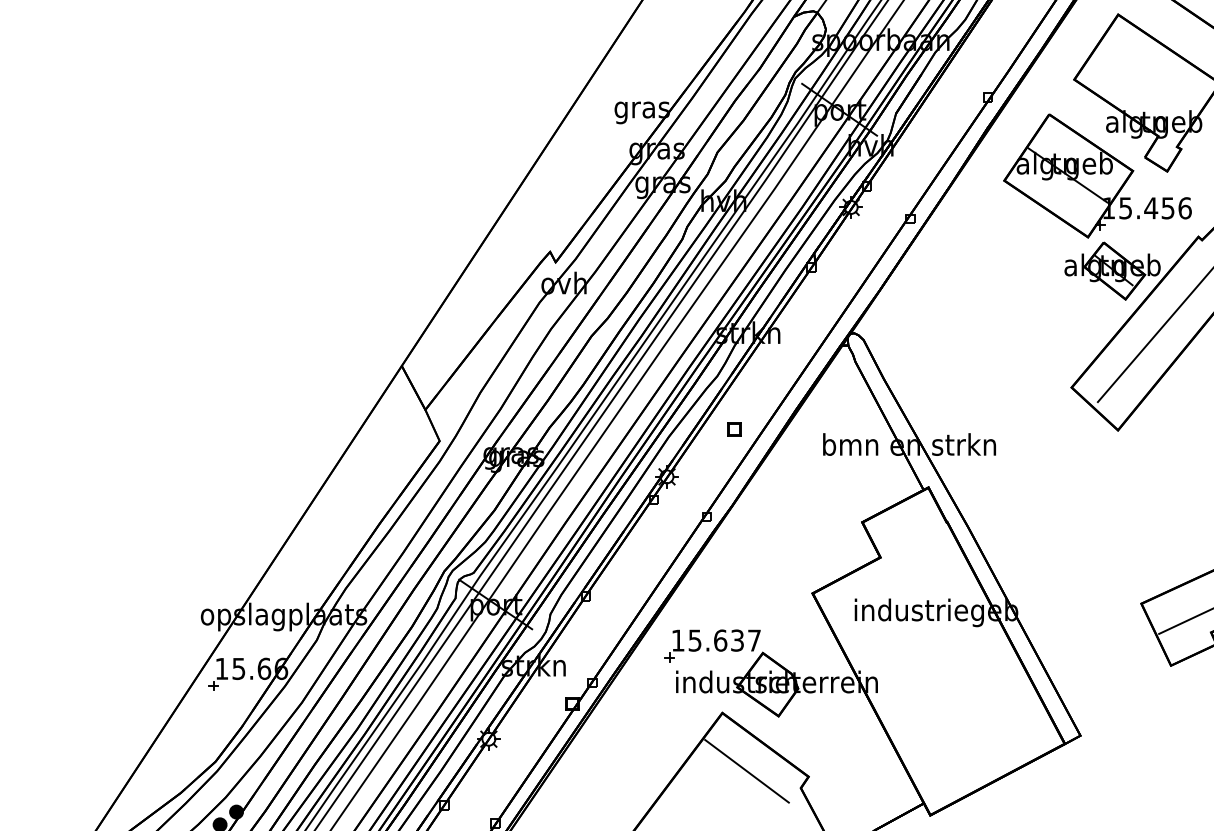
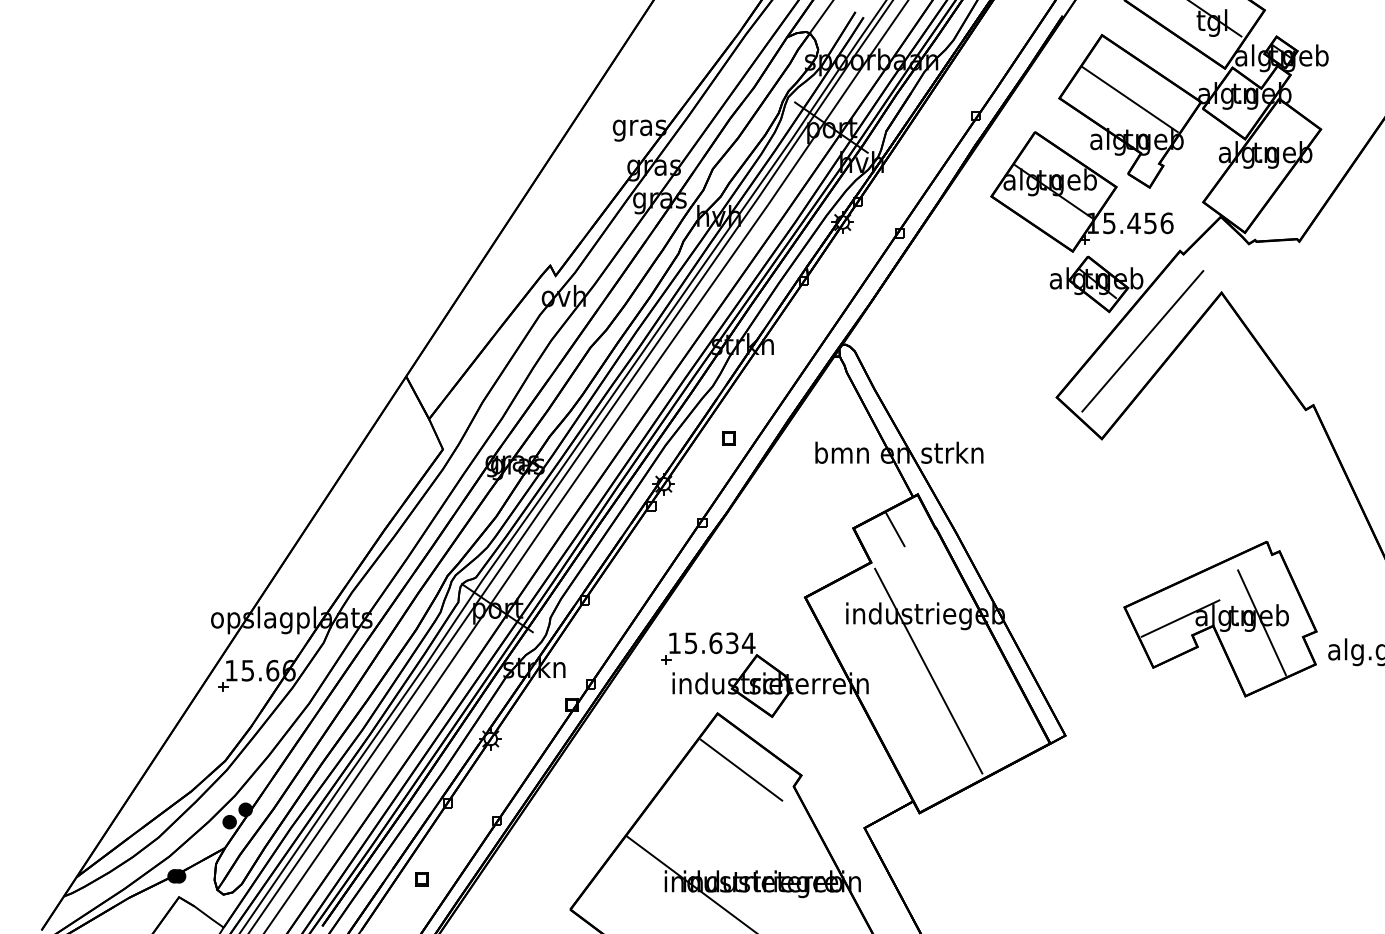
line: (1146, 80) -> (1129, 99), added
line: (904, 523) -> (894, 529), added
text: (754, 639) -> (748, 642), 15.637 -> 15.634
line: (939, 668) -> (928, 670), added

